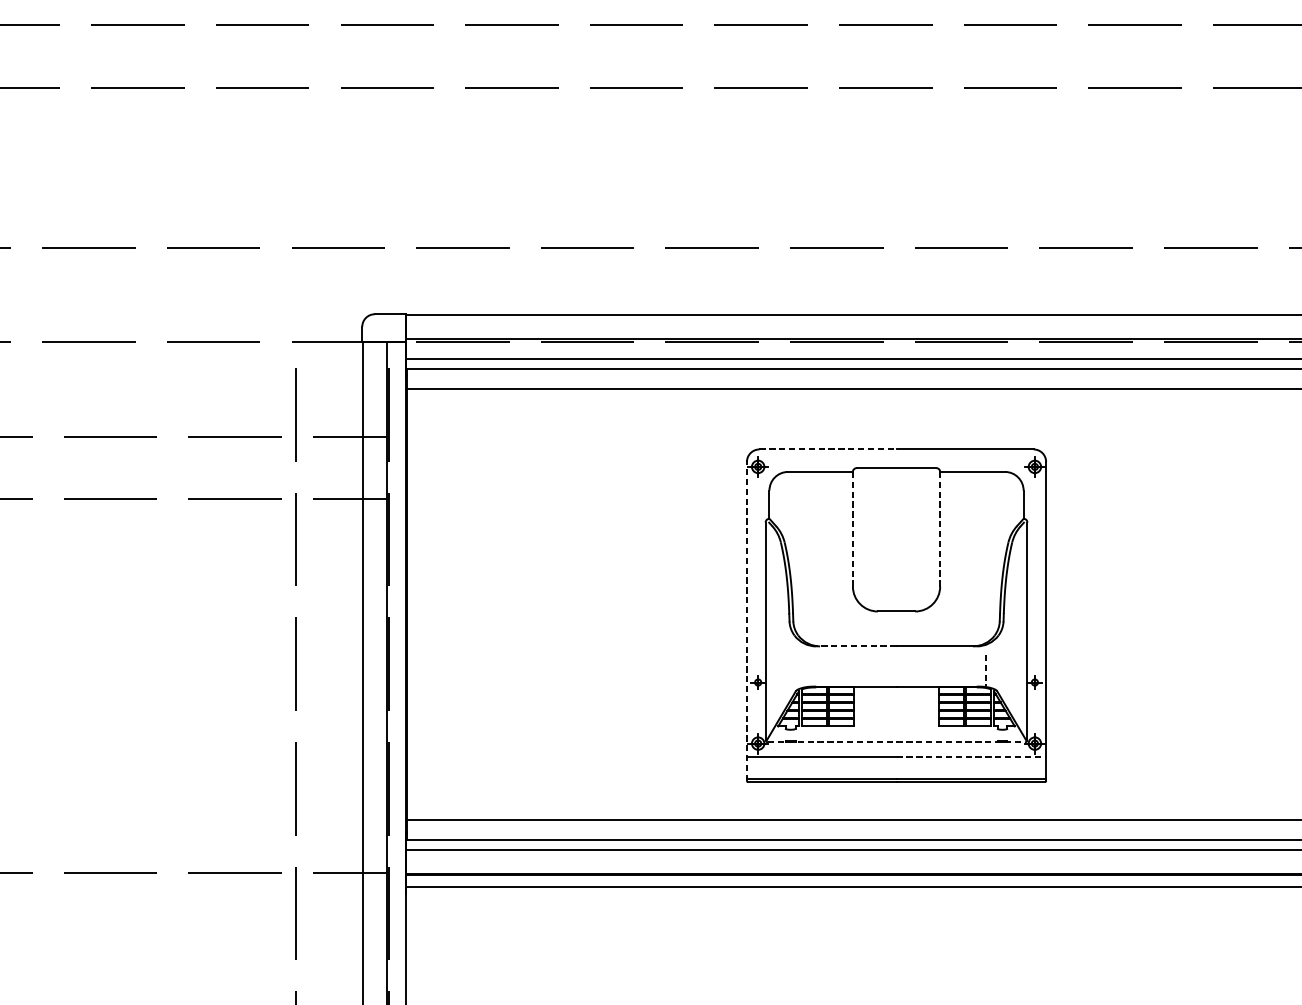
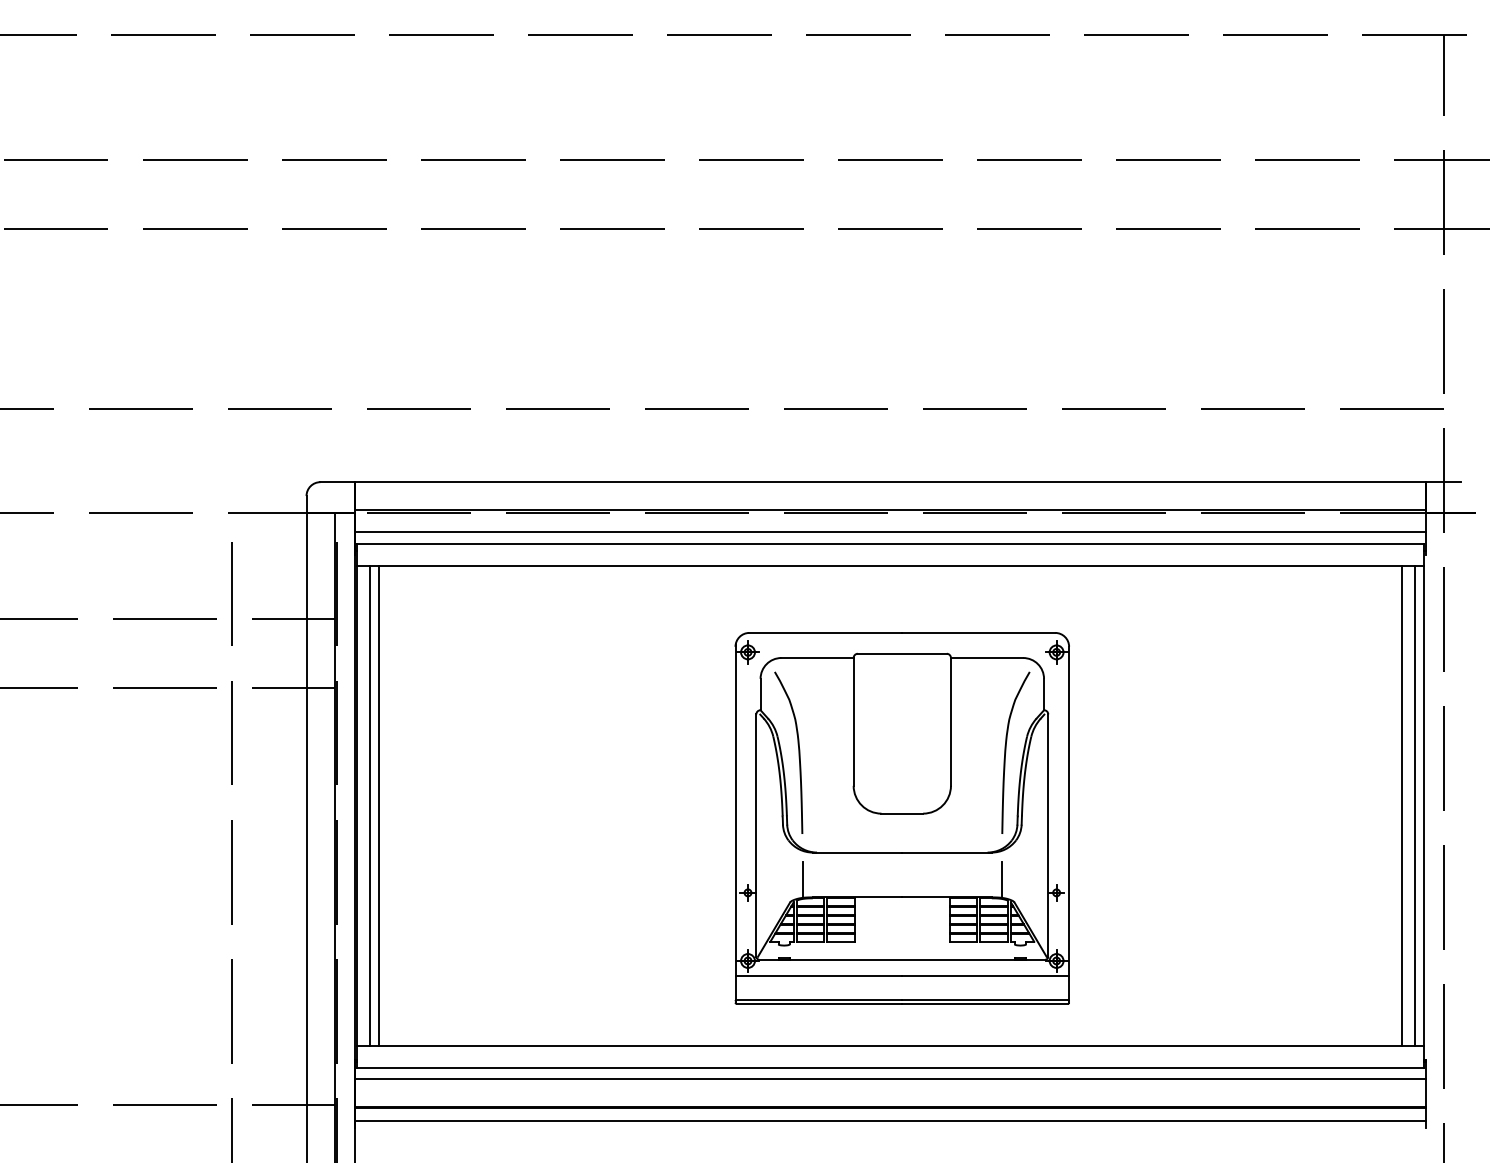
line: (828, 449) -> (826, 632), dashed -> solid
line: (852, 528) -> (853, 721), dashed -> solid
line: (939, 528) -> (950, 721), dashed -> solid
curve: (803, 556) -> (798, 752), added
curve: (989, 556) -> (1006, 752), added
line: (419, 604) -> (370, 805), added
line: (427, 604) -> (379, 805), added
line: (746, 620) -> (735, 823), dashed -> solid
line: (856, 646) -> (857, 852), dashed -> solid
line: (807, 669) -> (802, 878), added
line: (985, 670) -> (1001, 879), dashed -> solid
line: (896, 742) -> (902, 959), dashed -> solid
line: (972, 757) -> (986, 976), dashed -> solid

